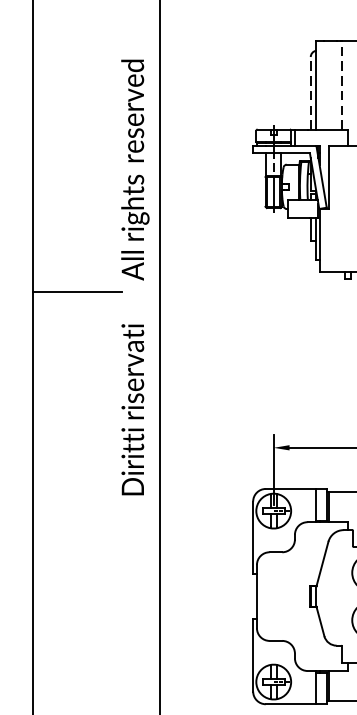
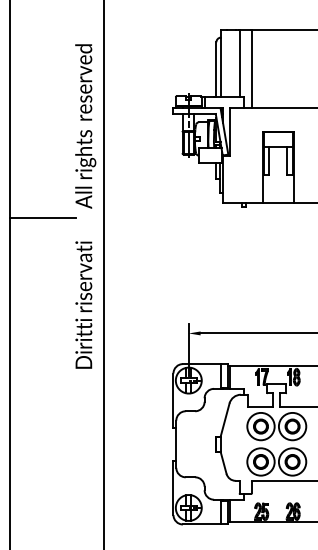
line: (341, 85) -> (239, 63), dashed -> solid
line: (310, 92) -> (216, 68), dashed -> solid

